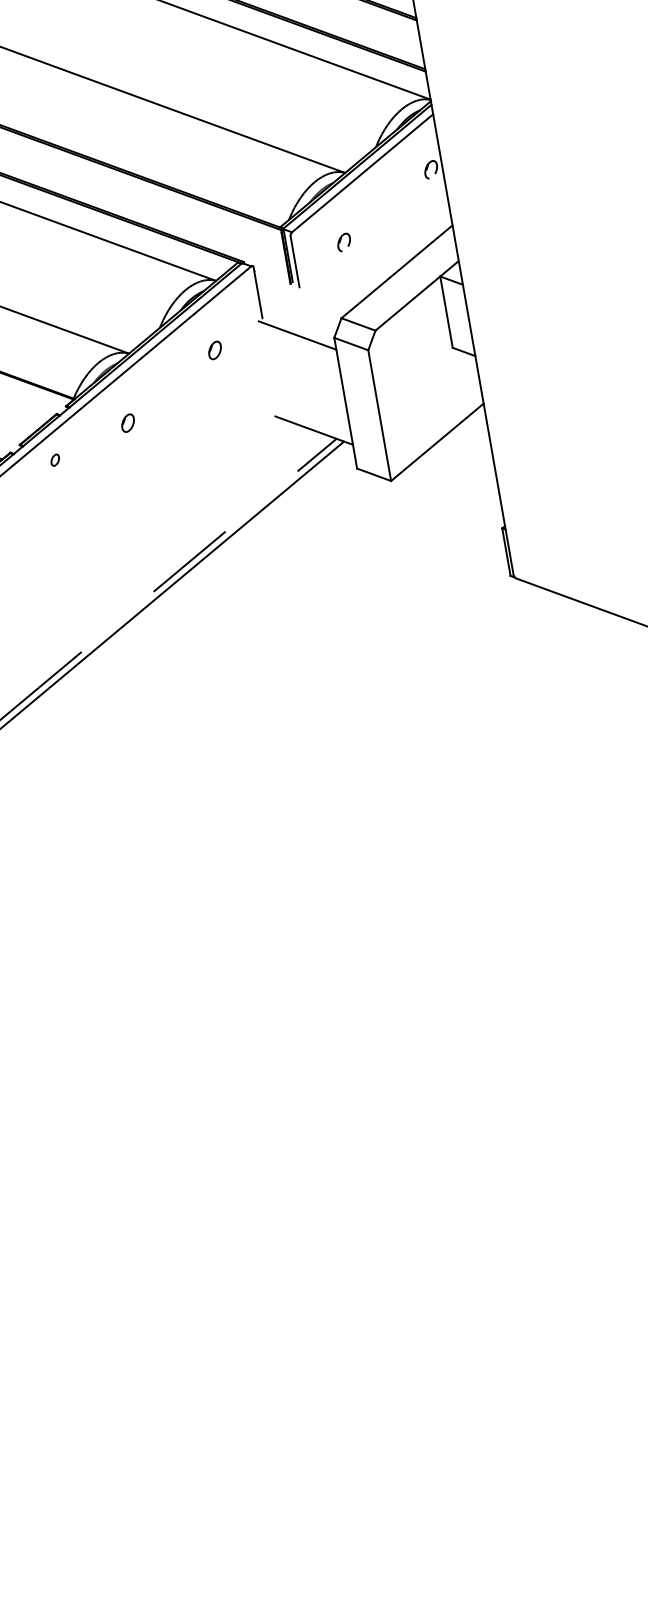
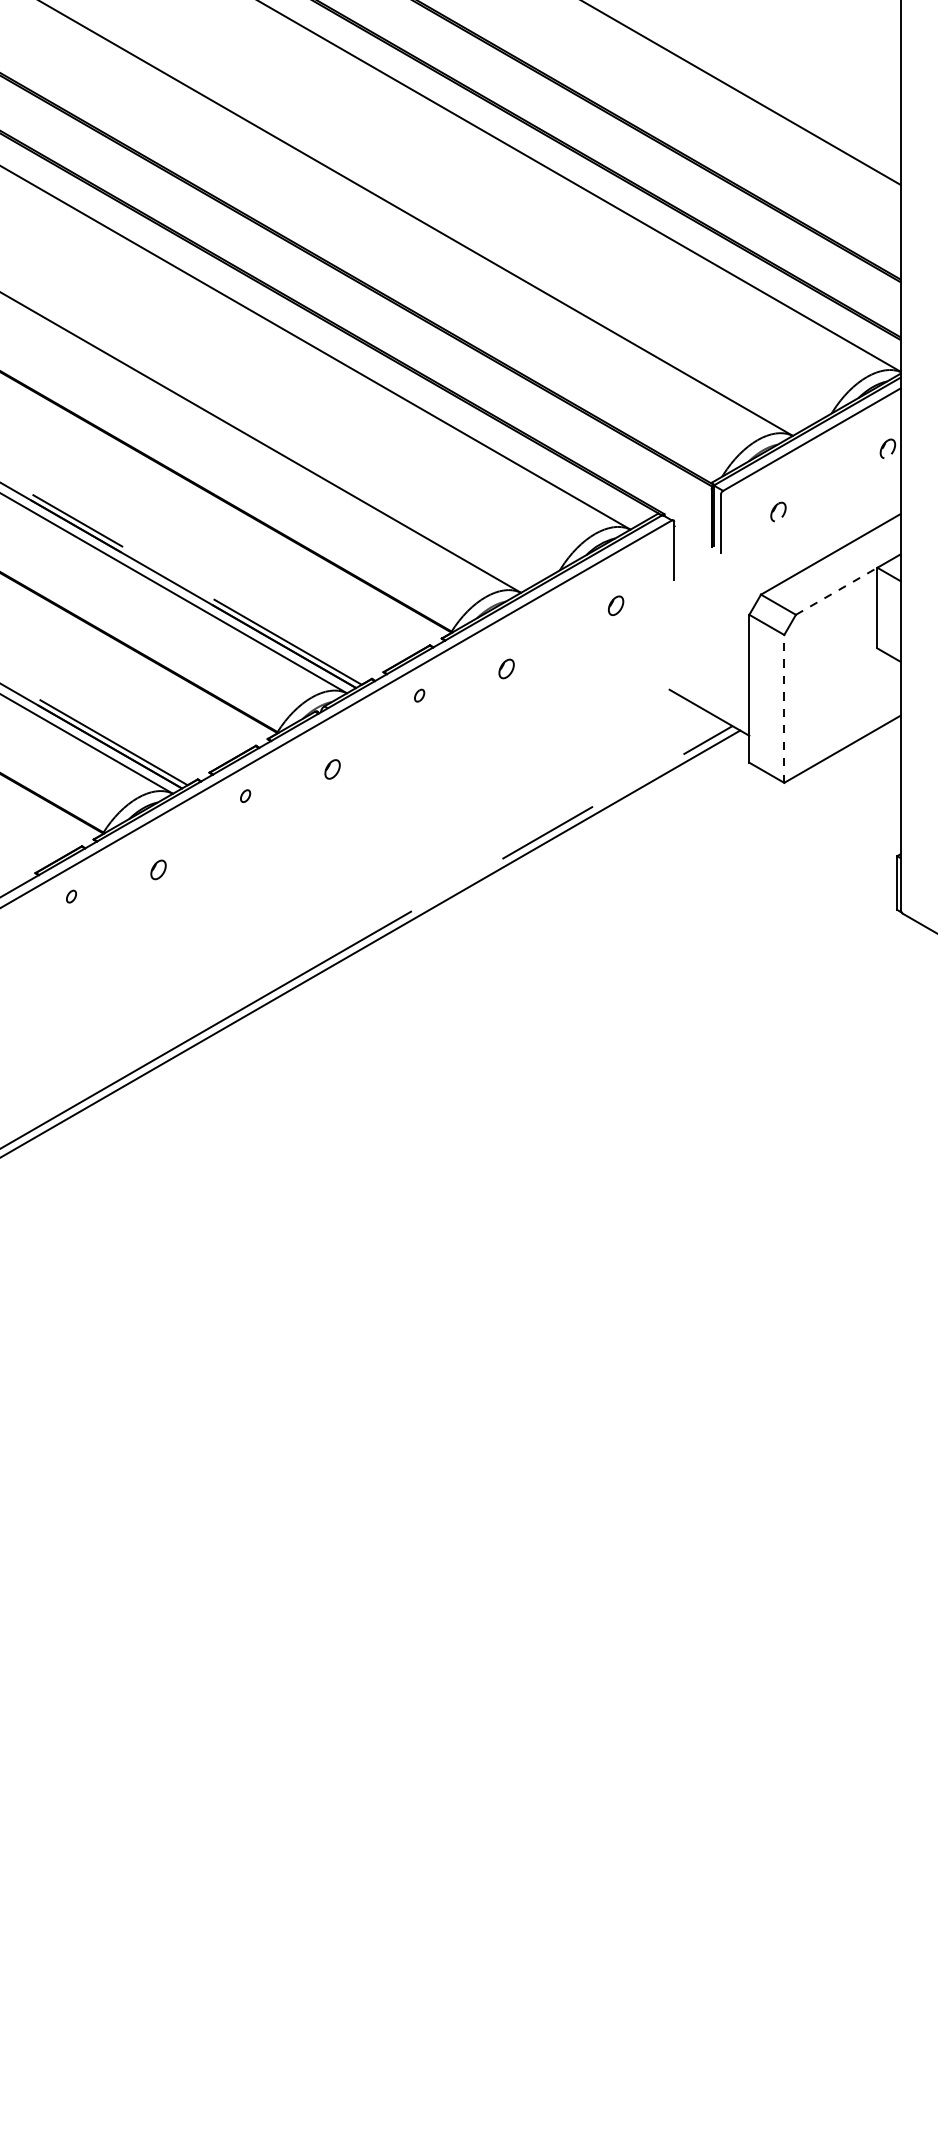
line: (408, 303) -> (837, 591), solid -> dashed
line: (297, 335) -> (709, 605), removed
line: (379, 415) -> (784, 708), solid -> dashed

